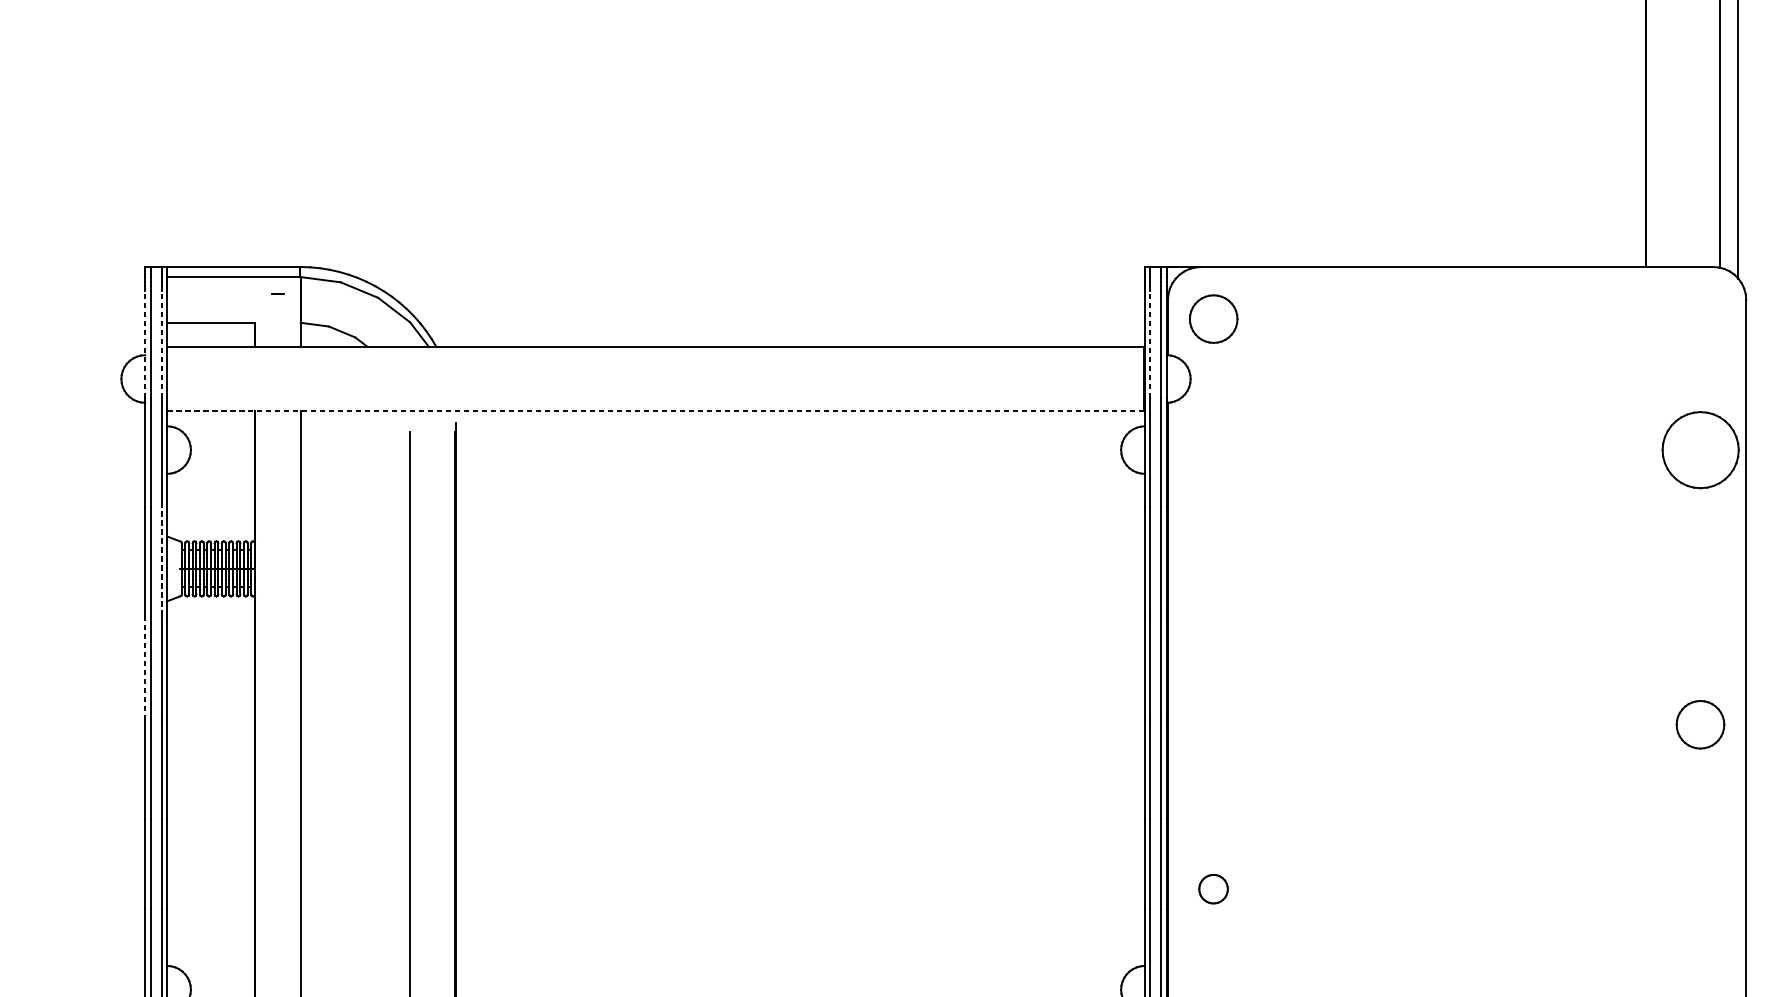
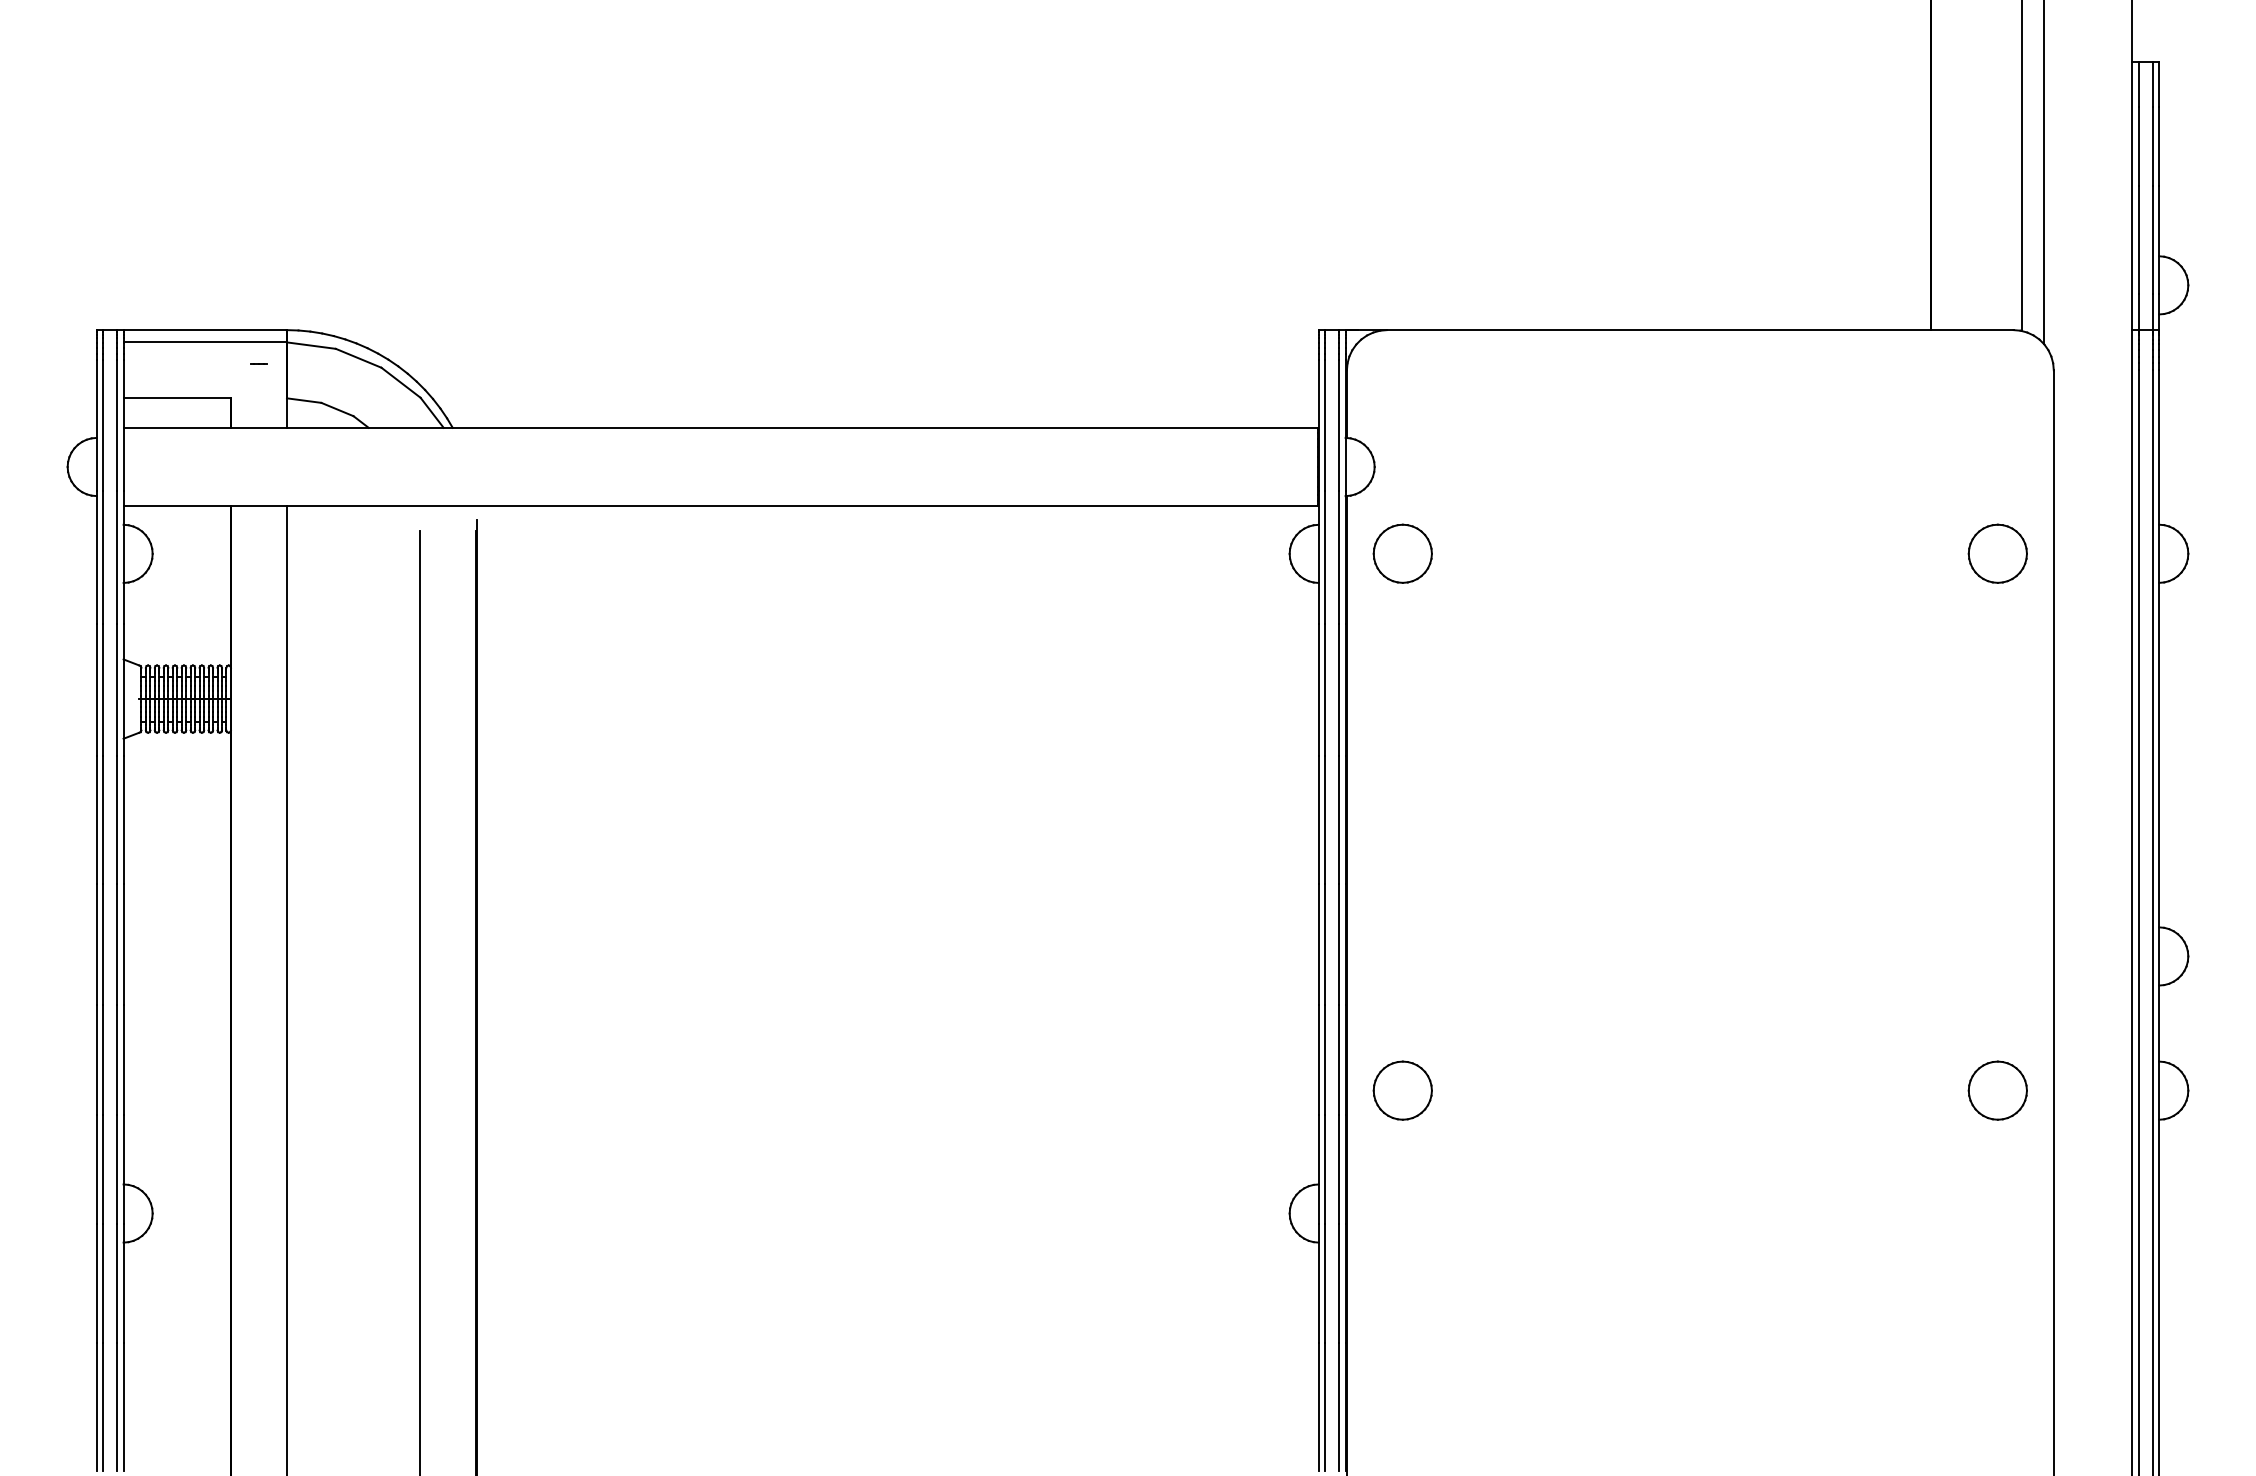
part: (1213, 318) -> (1402, 553), moved
line: (144, 344) -> (96, 424), dashed -> solid
line: (161, 344) -> (116, 424), dashed -> solid
line: (1150, 344) -> (1325, 424), dashed -> solid
line: (655, 411) -> (720, 506), dashed -> solid
part: (1700, 449) -> (1997, 553), size x0.62
line: (161, 561) -> (116, 689), dashed -> solid
line: (144, 668) -> (96, 820), dashed -> solid
part: (1700, 724) -> (1997, 1090), moved
part: (1213, 889) -> (1402, 1090), size x1.67

